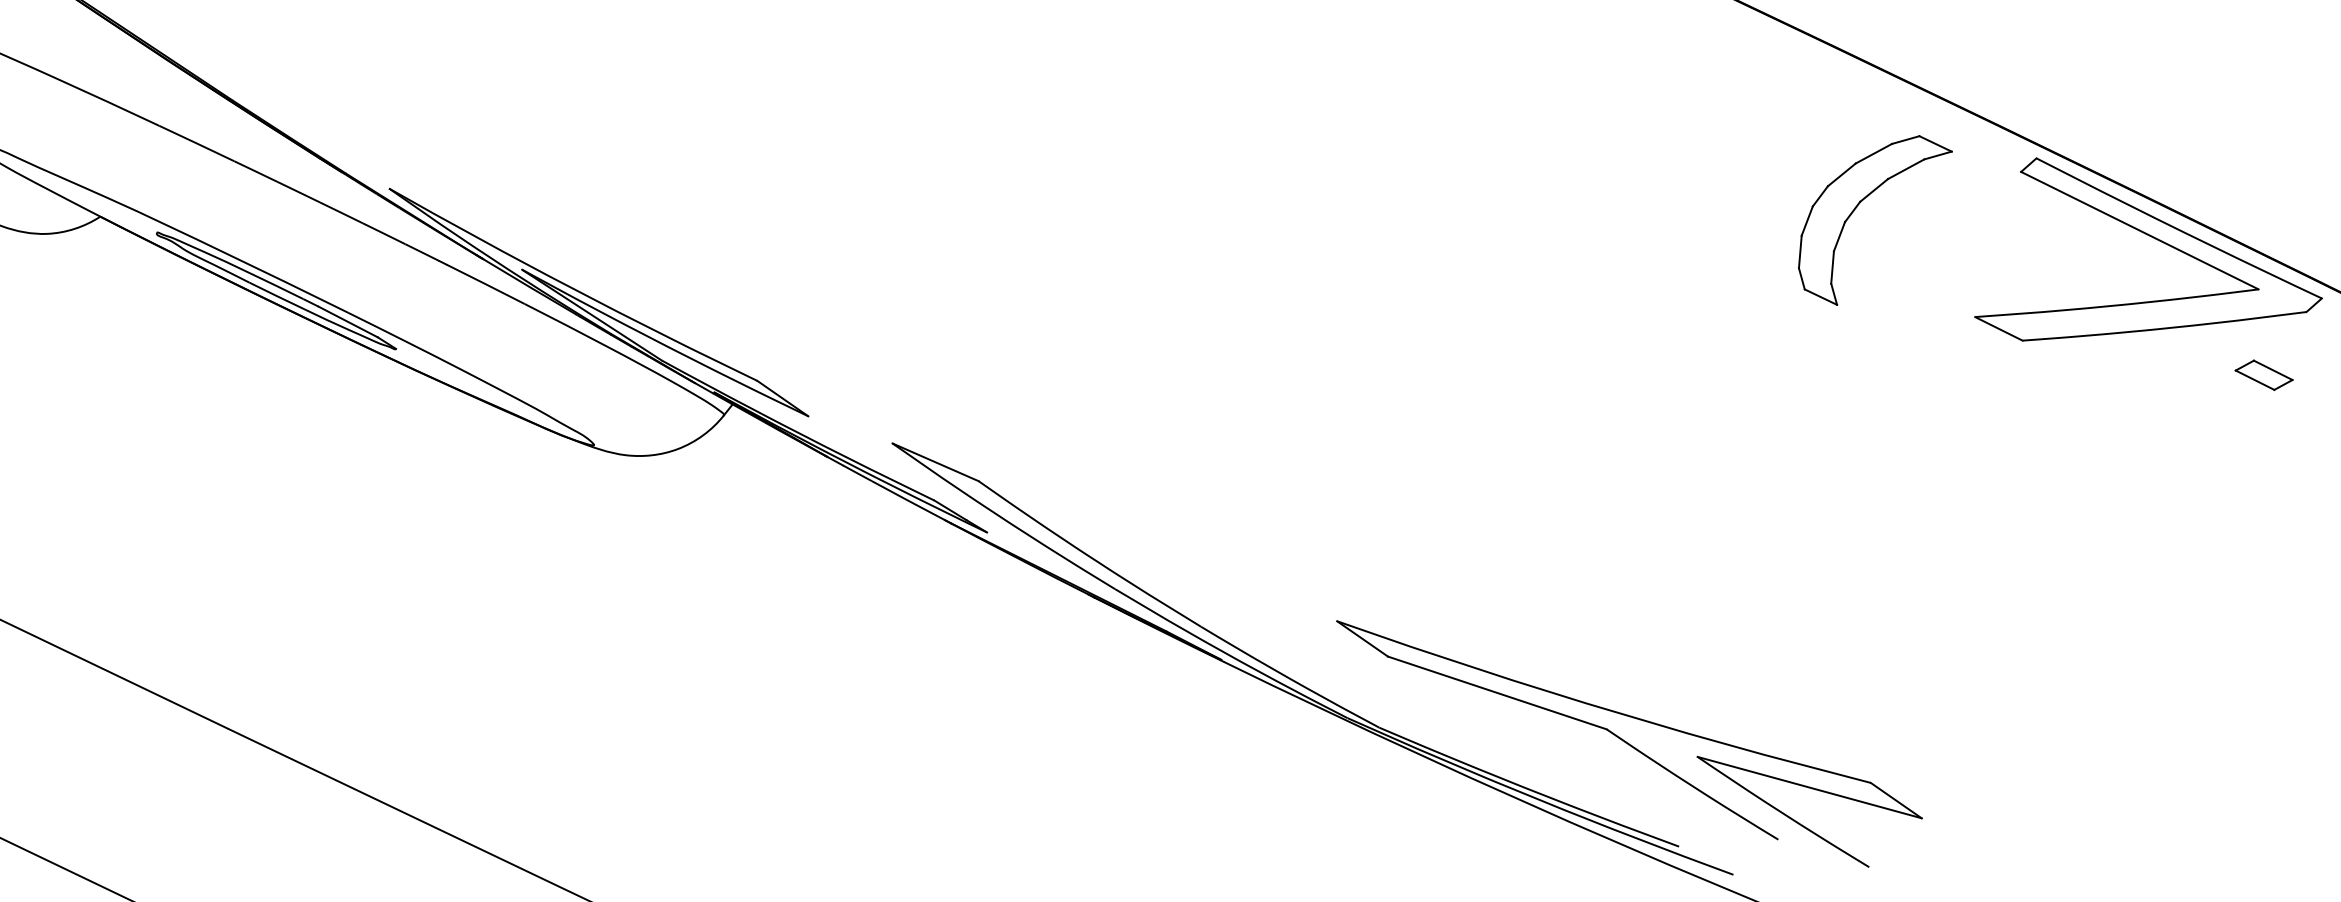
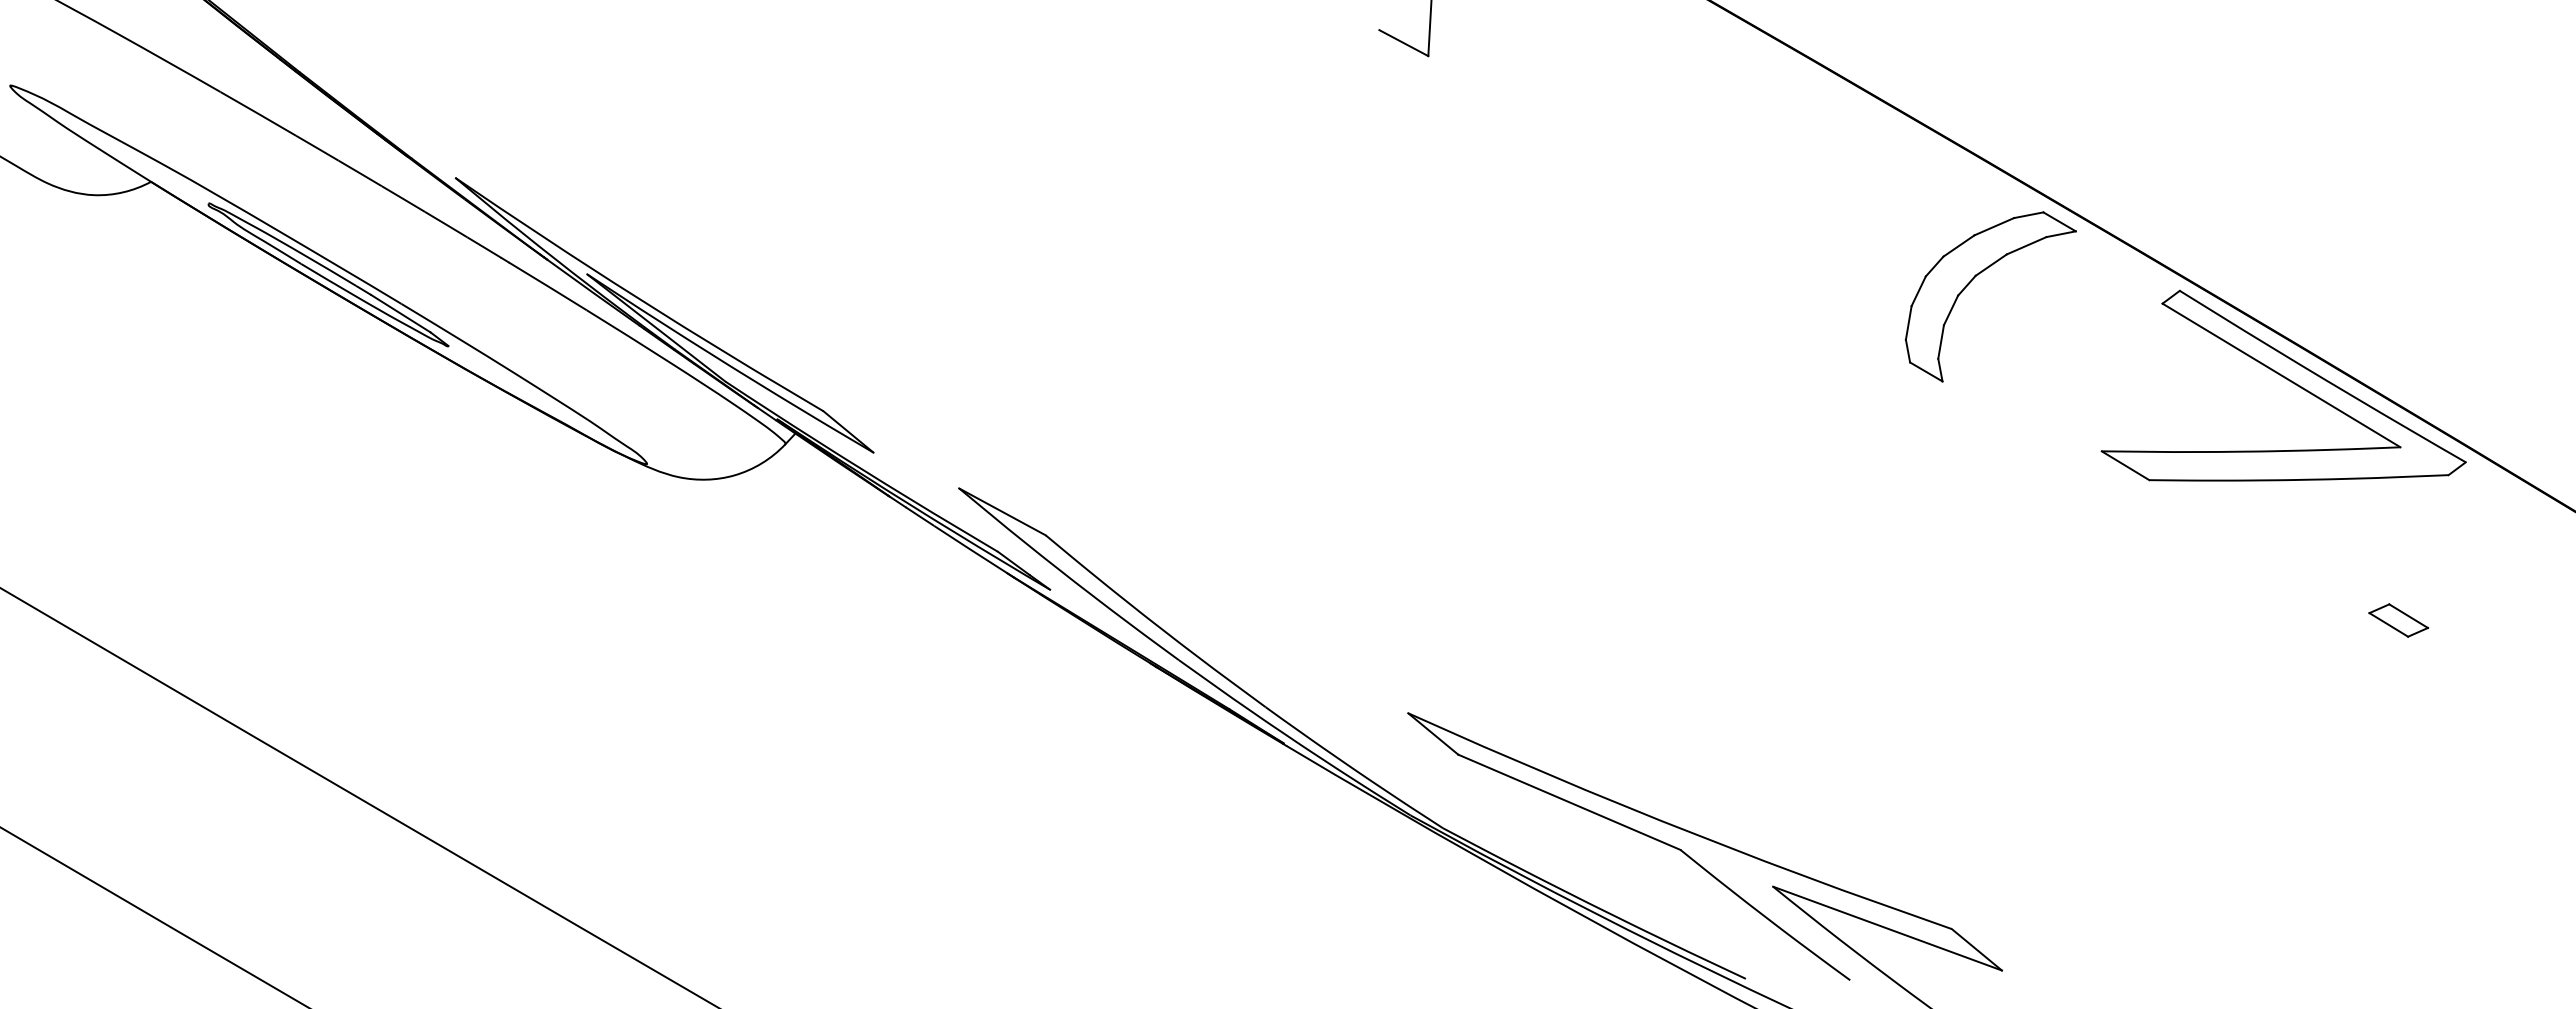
part: (1856, 208) -> (1971, 282), moved
part: (2263, 375) -> (2398, 620), moved

